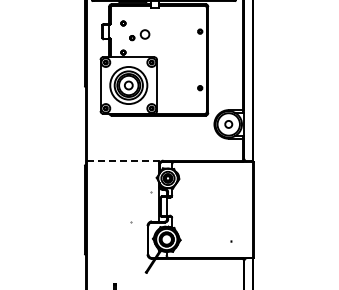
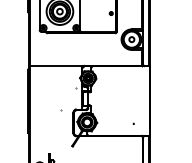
line: (123, 161) -> (56, 66), dashed -> solid

